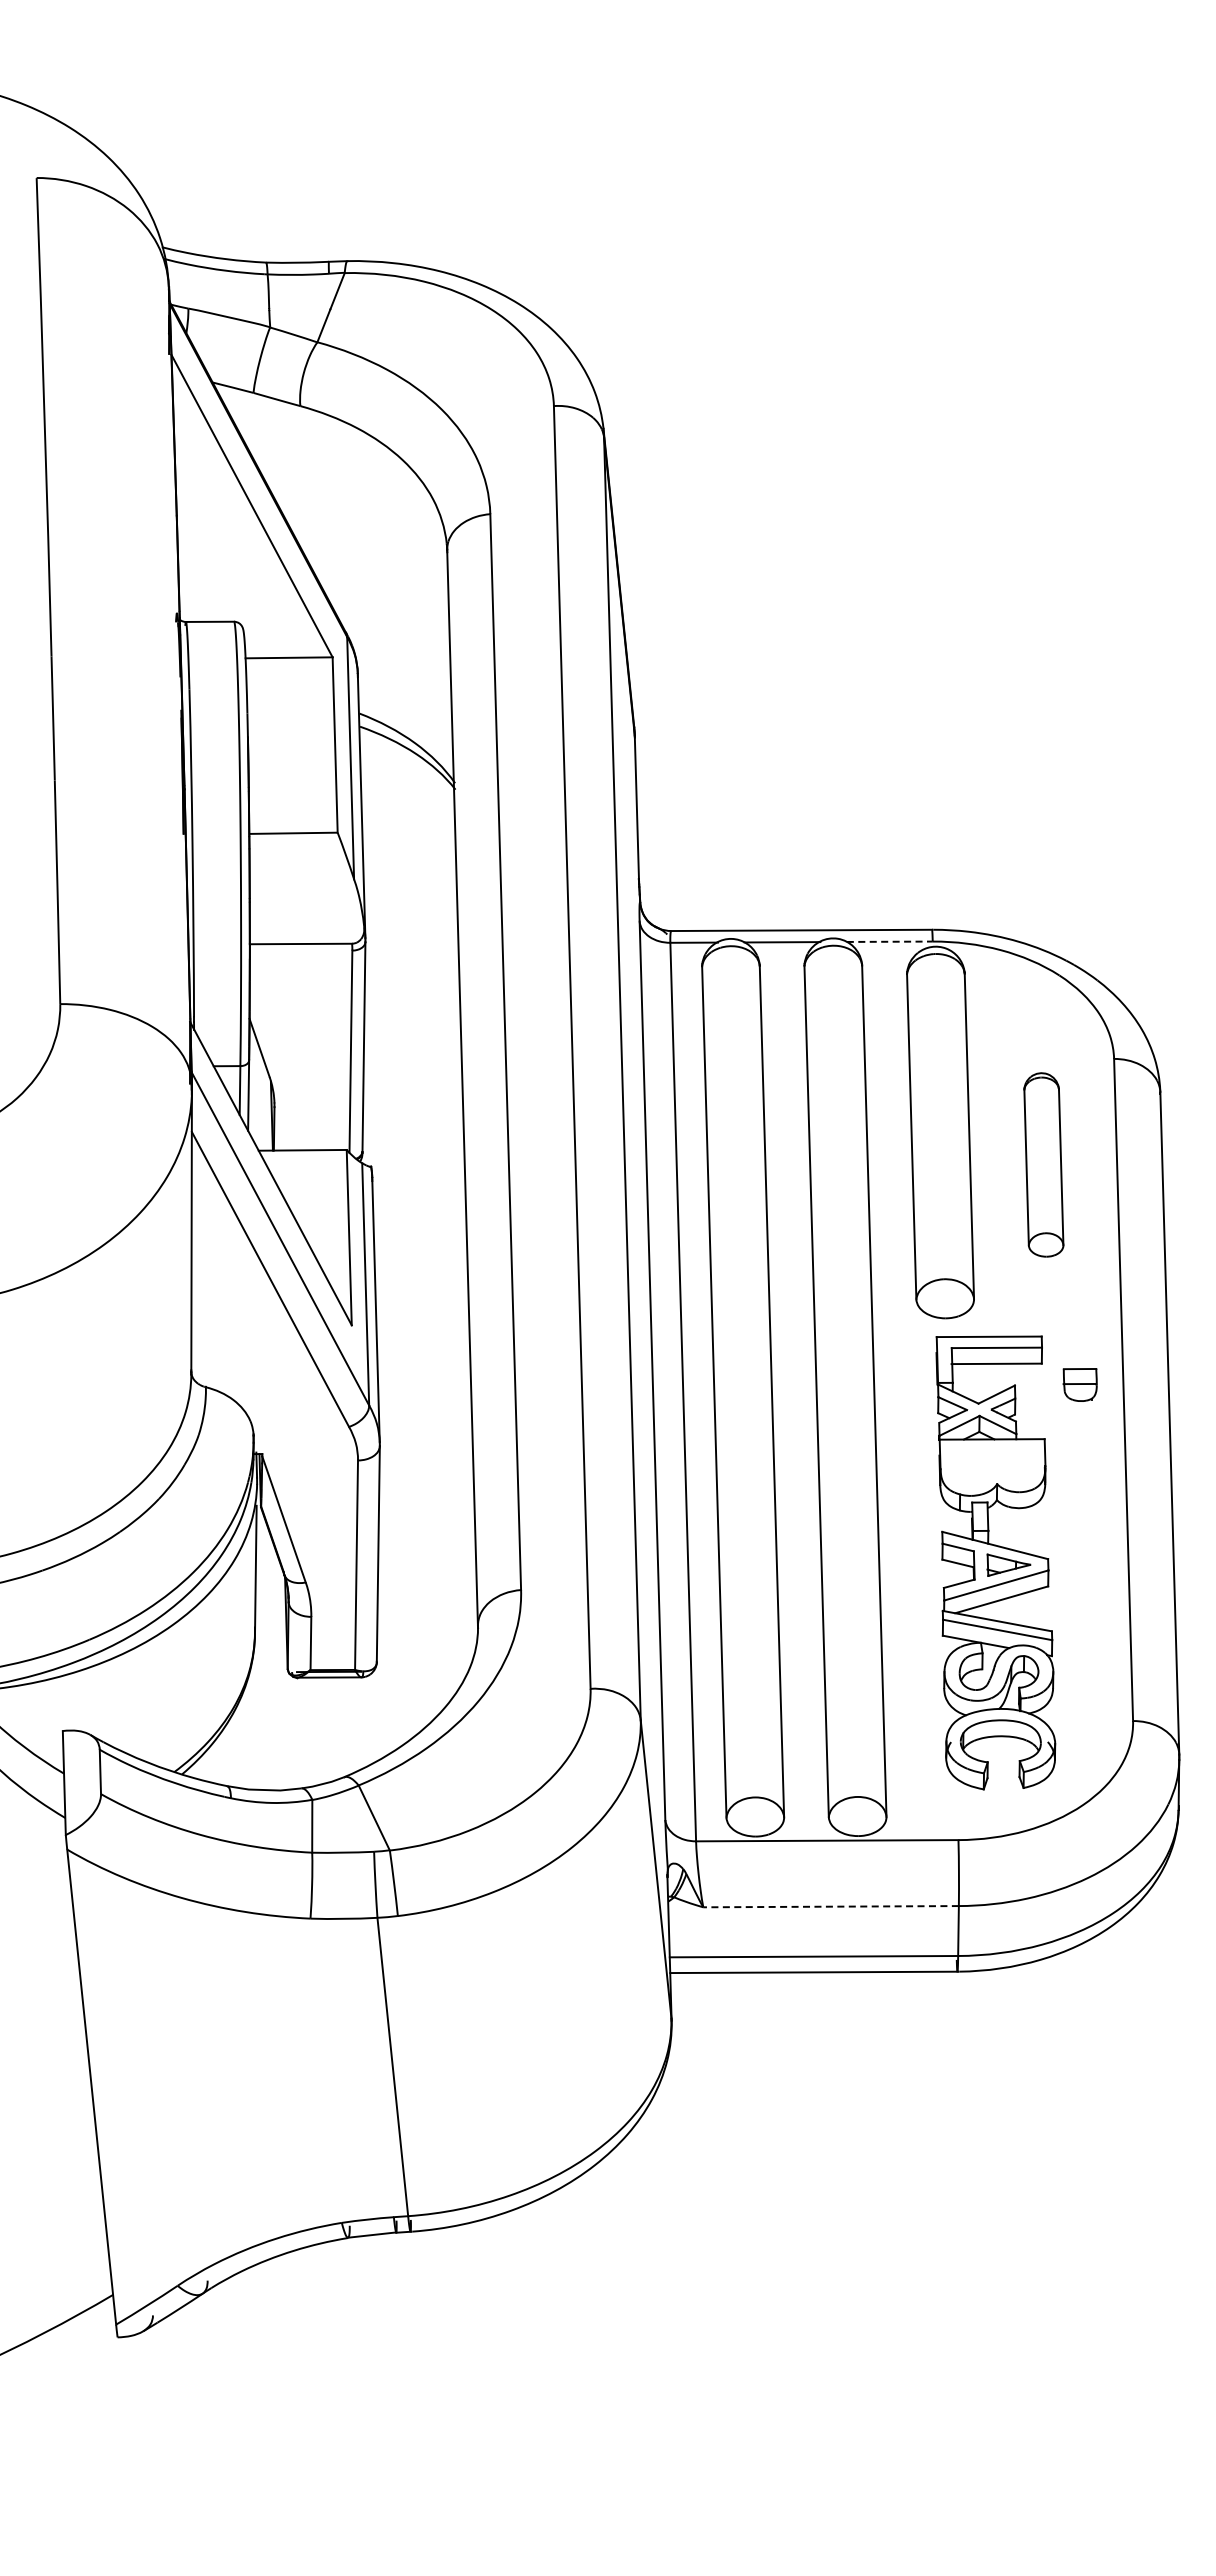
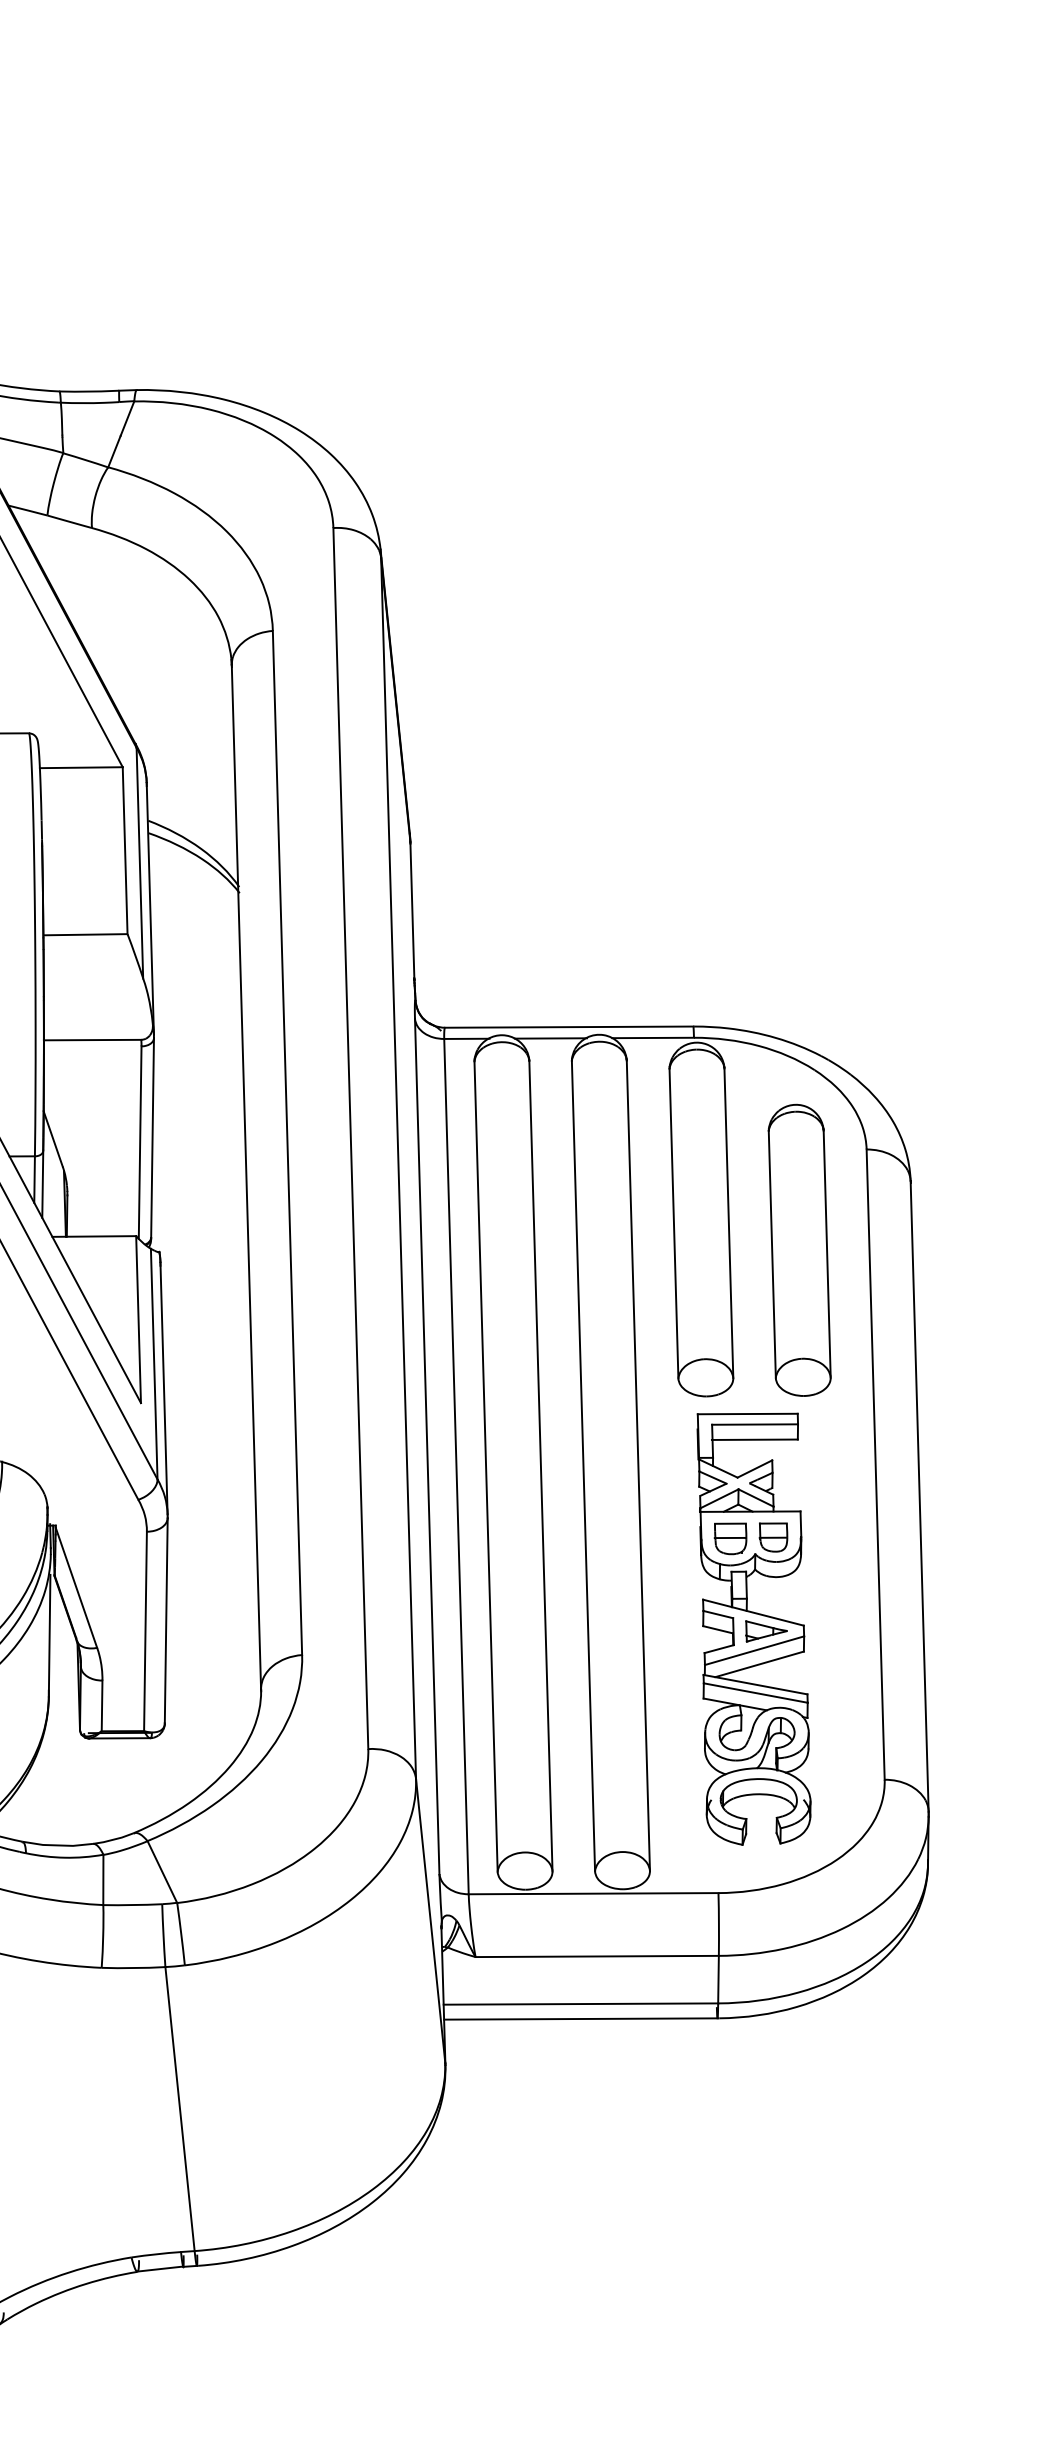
line: (889, 941) -> (652, 1037), dashed -> solid
part: (1043, 1164) -> (799, 1249), size x1.67
part: (1079, 1384) -> (729, 1538), moved
part: (1015, 1466) -> (772, 1537), added
line: (831, 1906) -> (597, 1956), dashed -> solid

